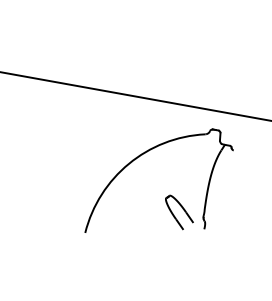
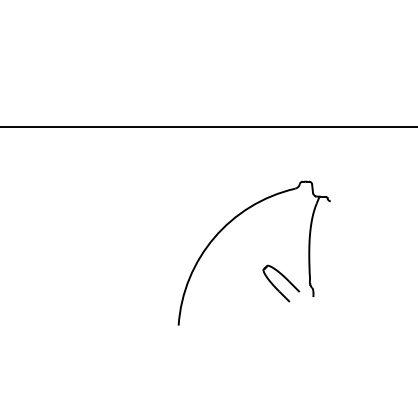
part: (169, 195) -> (266, 265), moved

